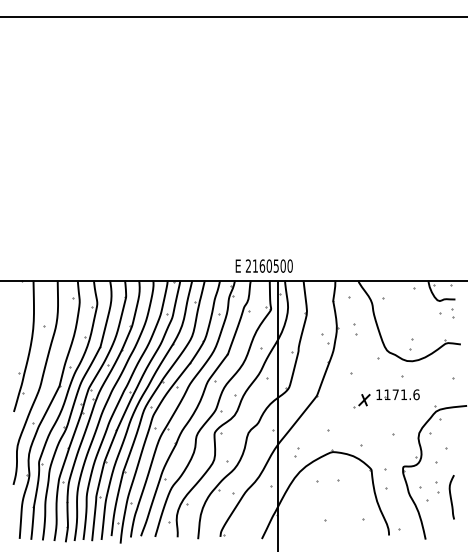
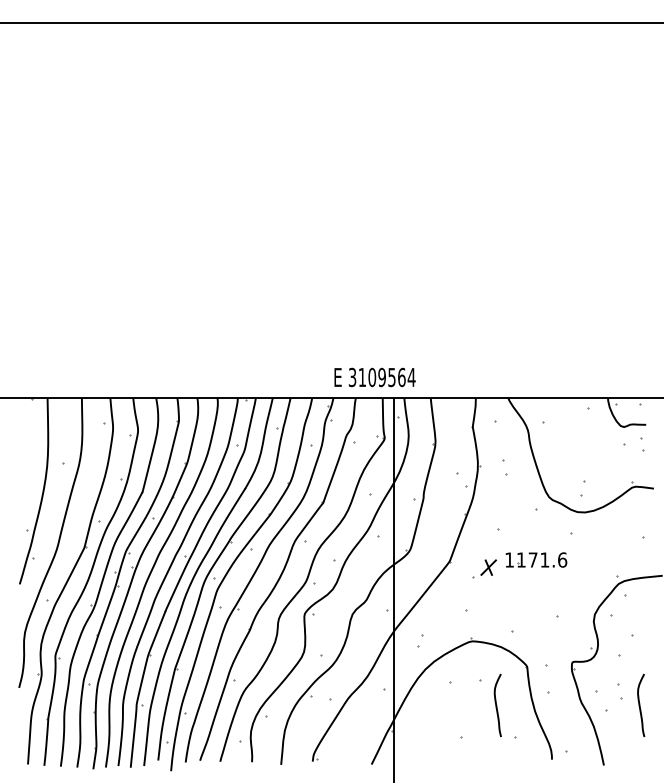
text: (269, 265) -> (382, 376), 2160500 -> 3109564
part: (386, 398) -> (519, 565), moved
curve: (350, 497) -> (497, 705), added

